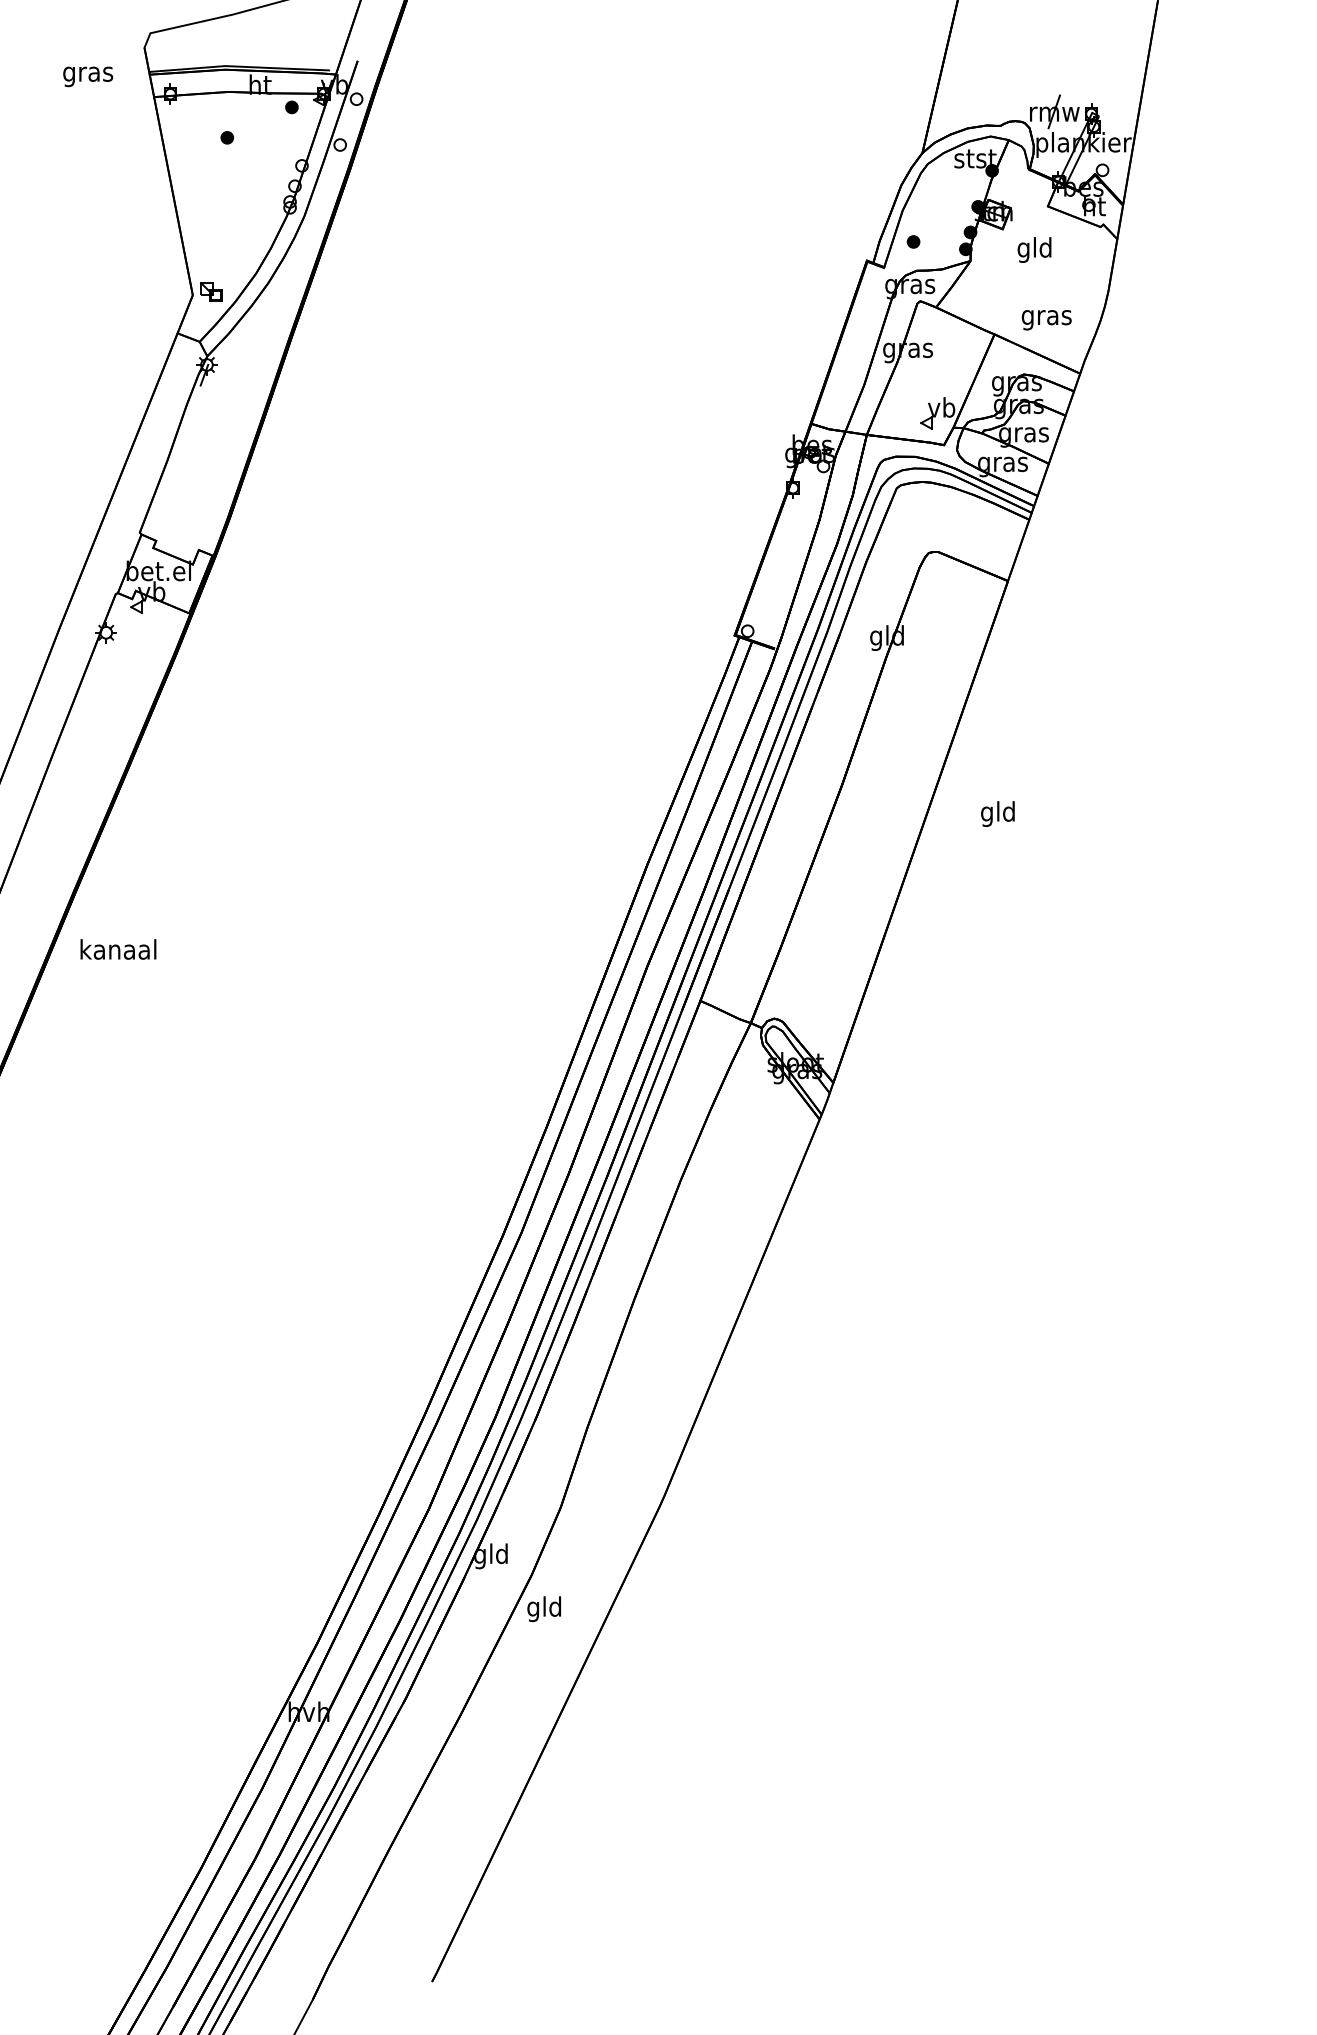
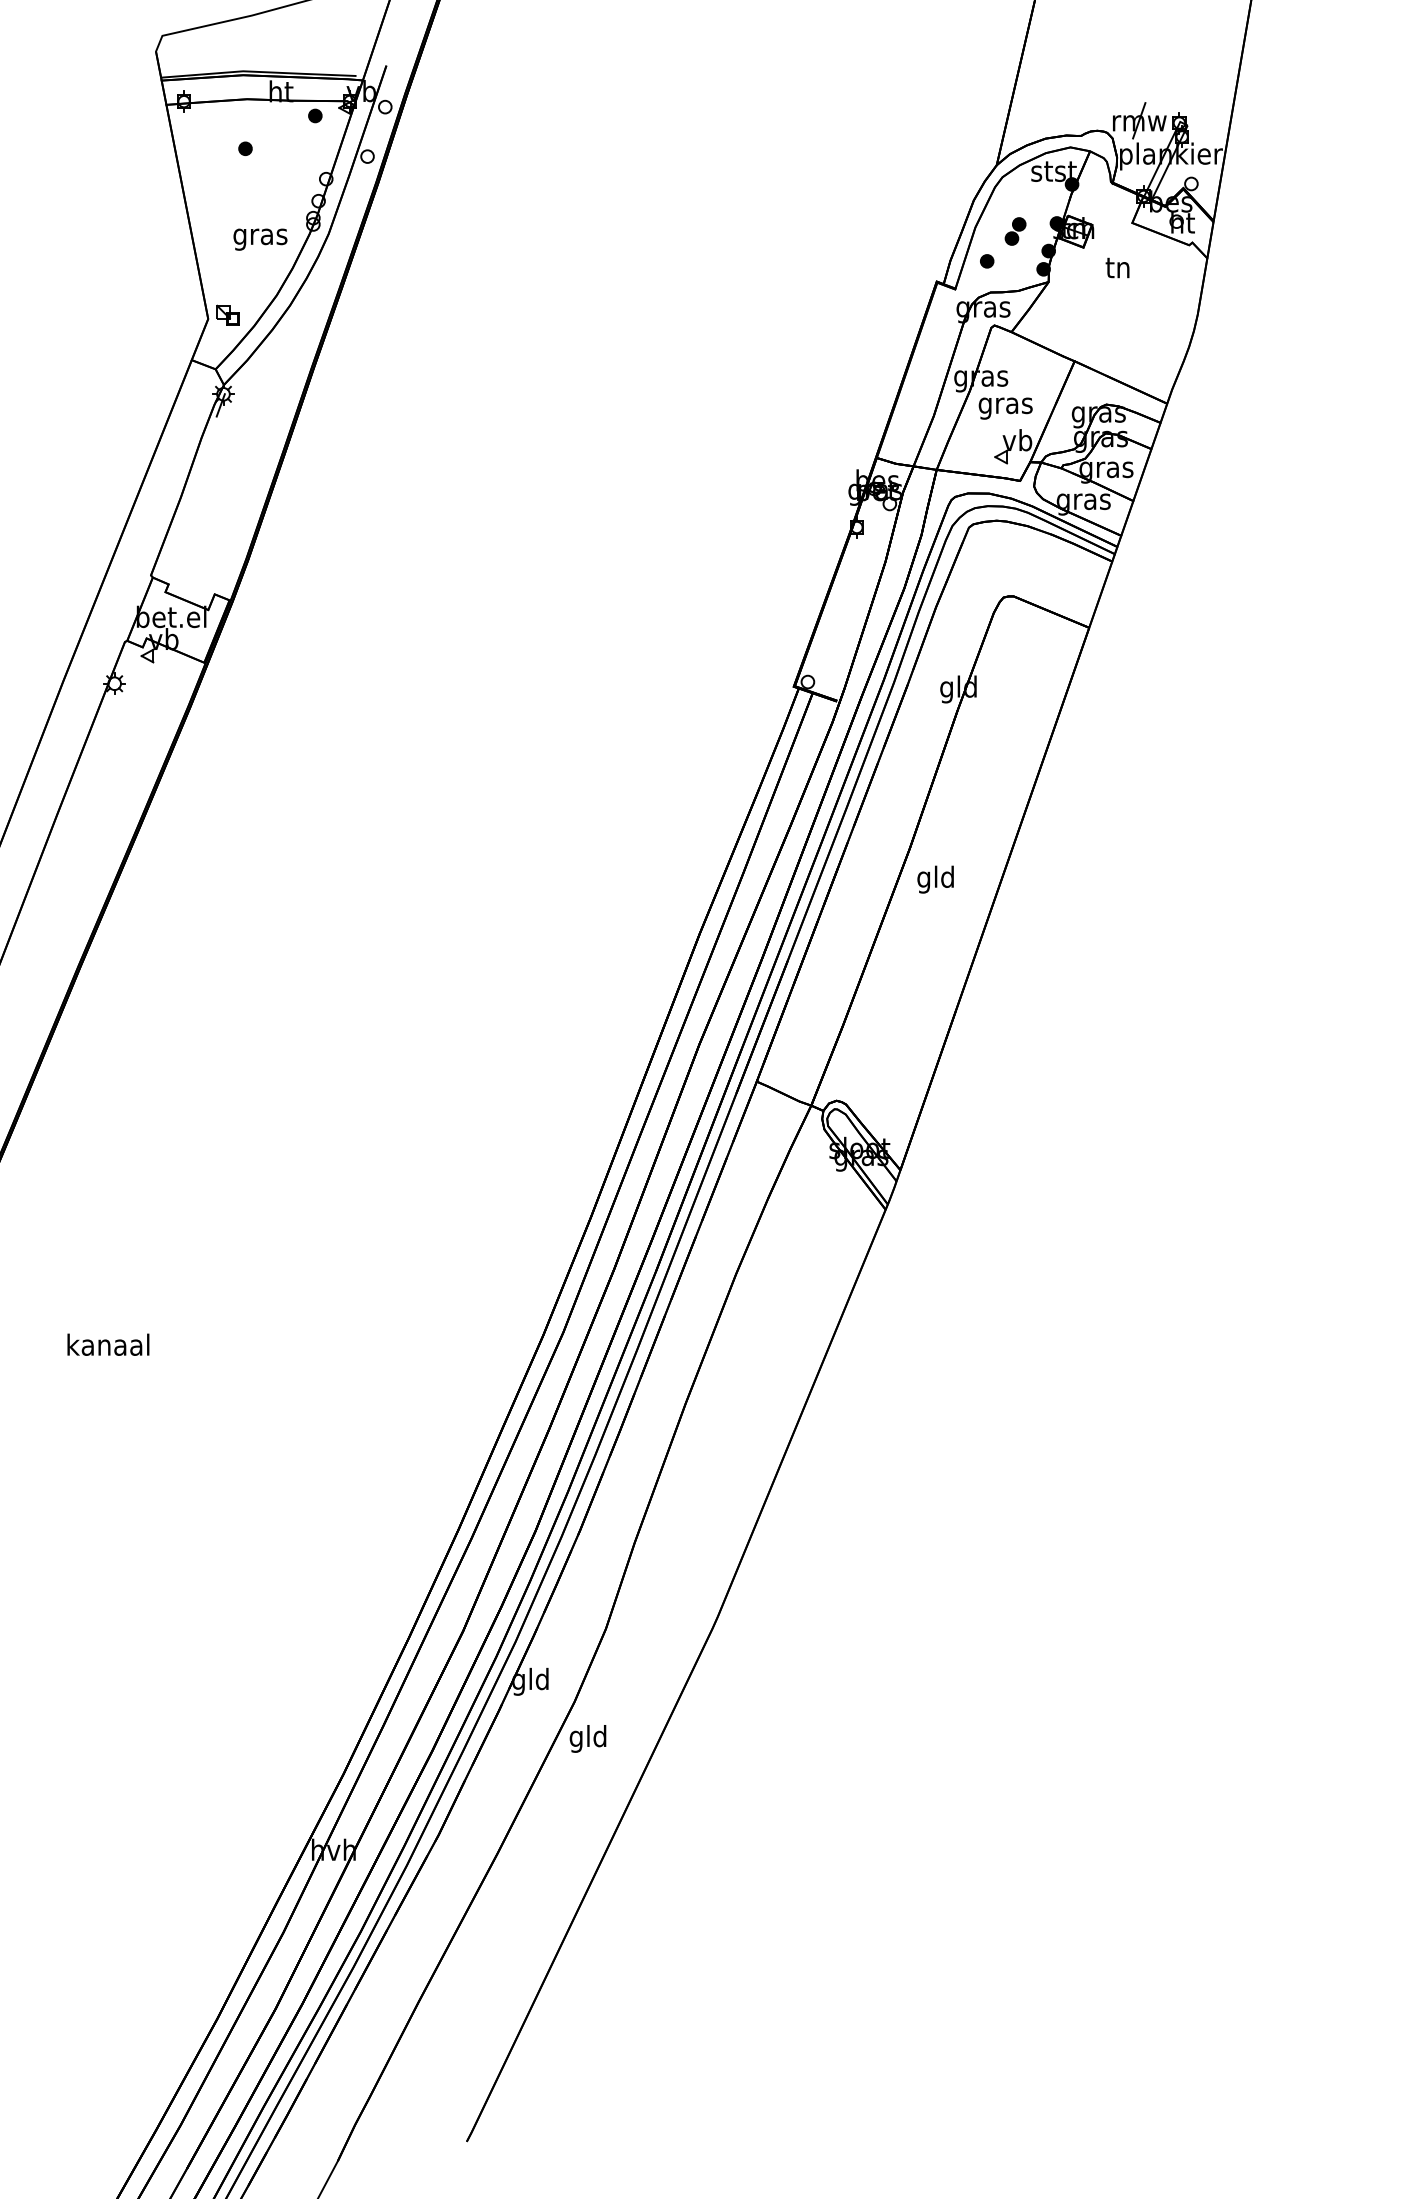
text: (88, 76) -> (260, 239), moved
part: (939, 214) -> (1015, 231), added
text: (1034, 249) -> (1117, 269), gld -> tn
text: (1046, 320) -> (1005, 408), moved
text: (997, 813) -> (935, 879), moved
text: (118, 949) -> (108, 1344), moved

